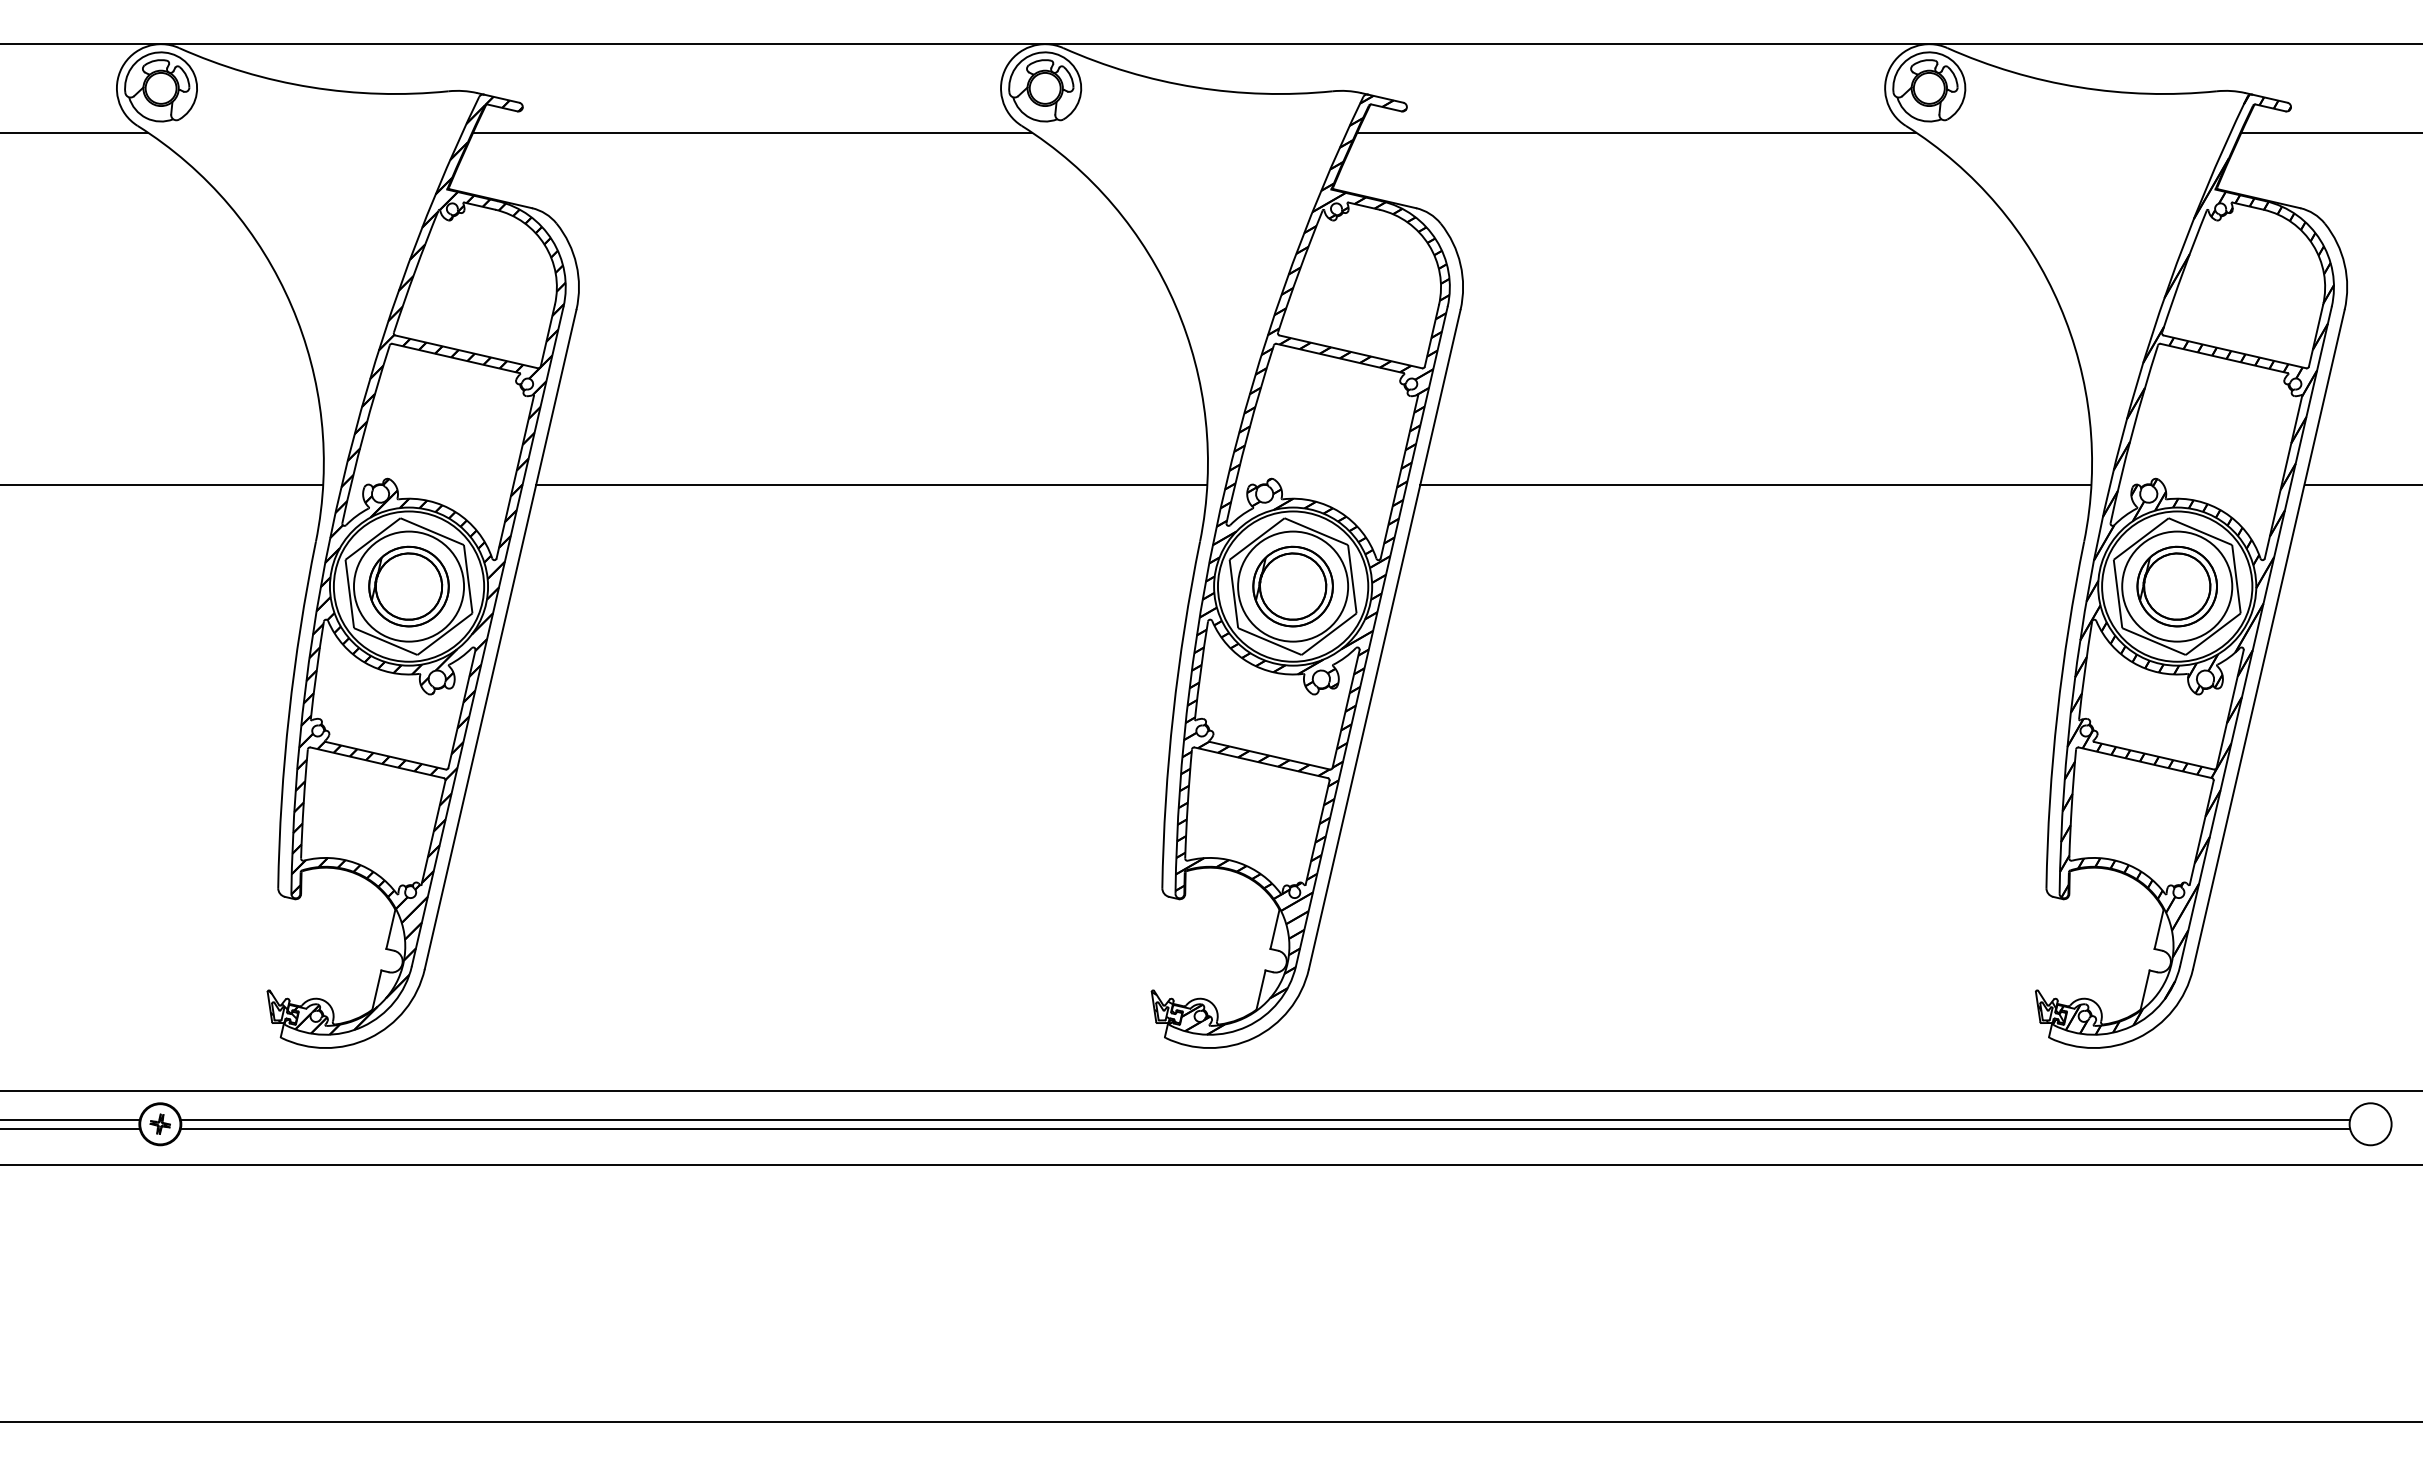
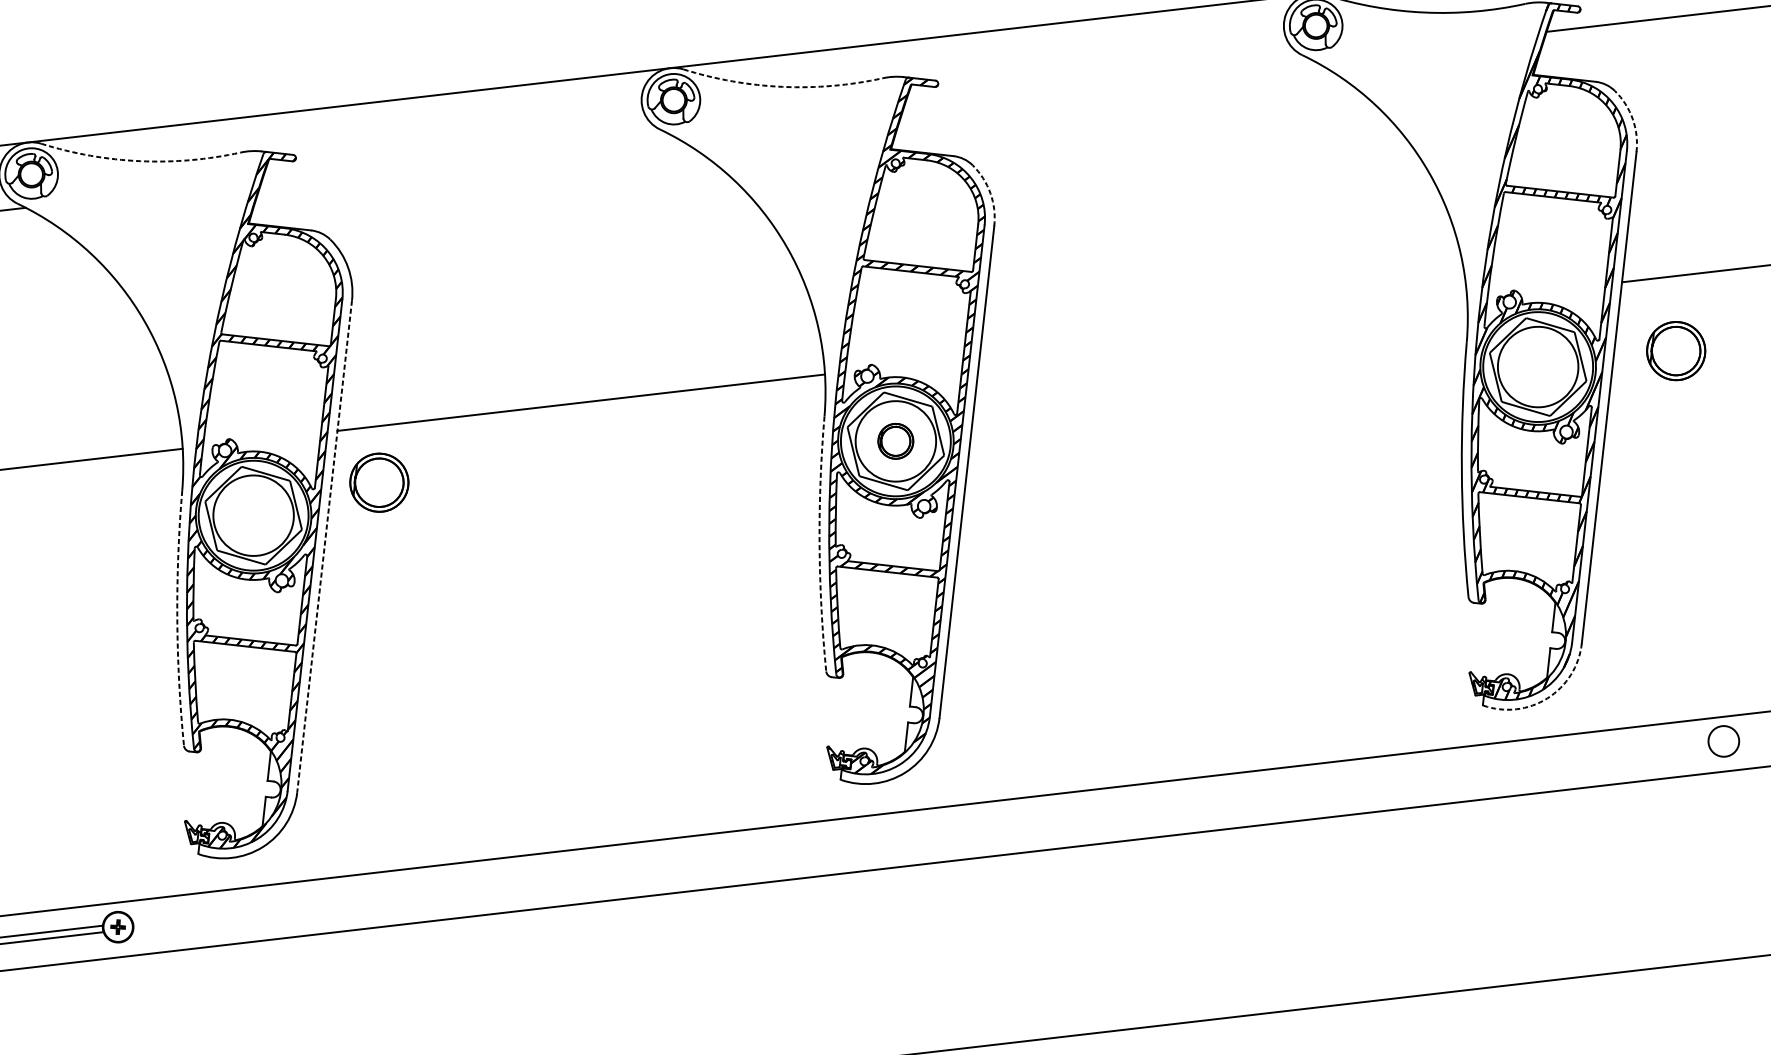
arc: (311, 87) -> (140, 161), solid -> dashed
arc: (1195, 87) -> (783, 87), solid -> dashed
line: (752, 132) -> (464, 156), removed
line: (1636, 132) -> (1107, 82), removed
arc: (1460, 264) -> (990, 193), solid -> dashed
arc: (2344, 264) -> (1632, 119), solid -> dashed
line: (1755, 484) -> (1223, 328), removed
part: (408, 586) -> (379, 482), moved
part: (1292, 586) -> (895, 441), size x0.6
part: (2176, 586) -> (1675, 351), moved
line: (500, 640) -> (324, 547), solid -> dashed
arc: (289, 714) -> (177, 618), solid -> dashed
arc: (1173, 714) -> (819, 544), solid -> dashed
arc: (2137, 1038) -> (1547, 698), solid -> dashed
line: (1265, 1119) -> (920, 830), removed
line: (1265, 1128) -> (921, 837), removed

